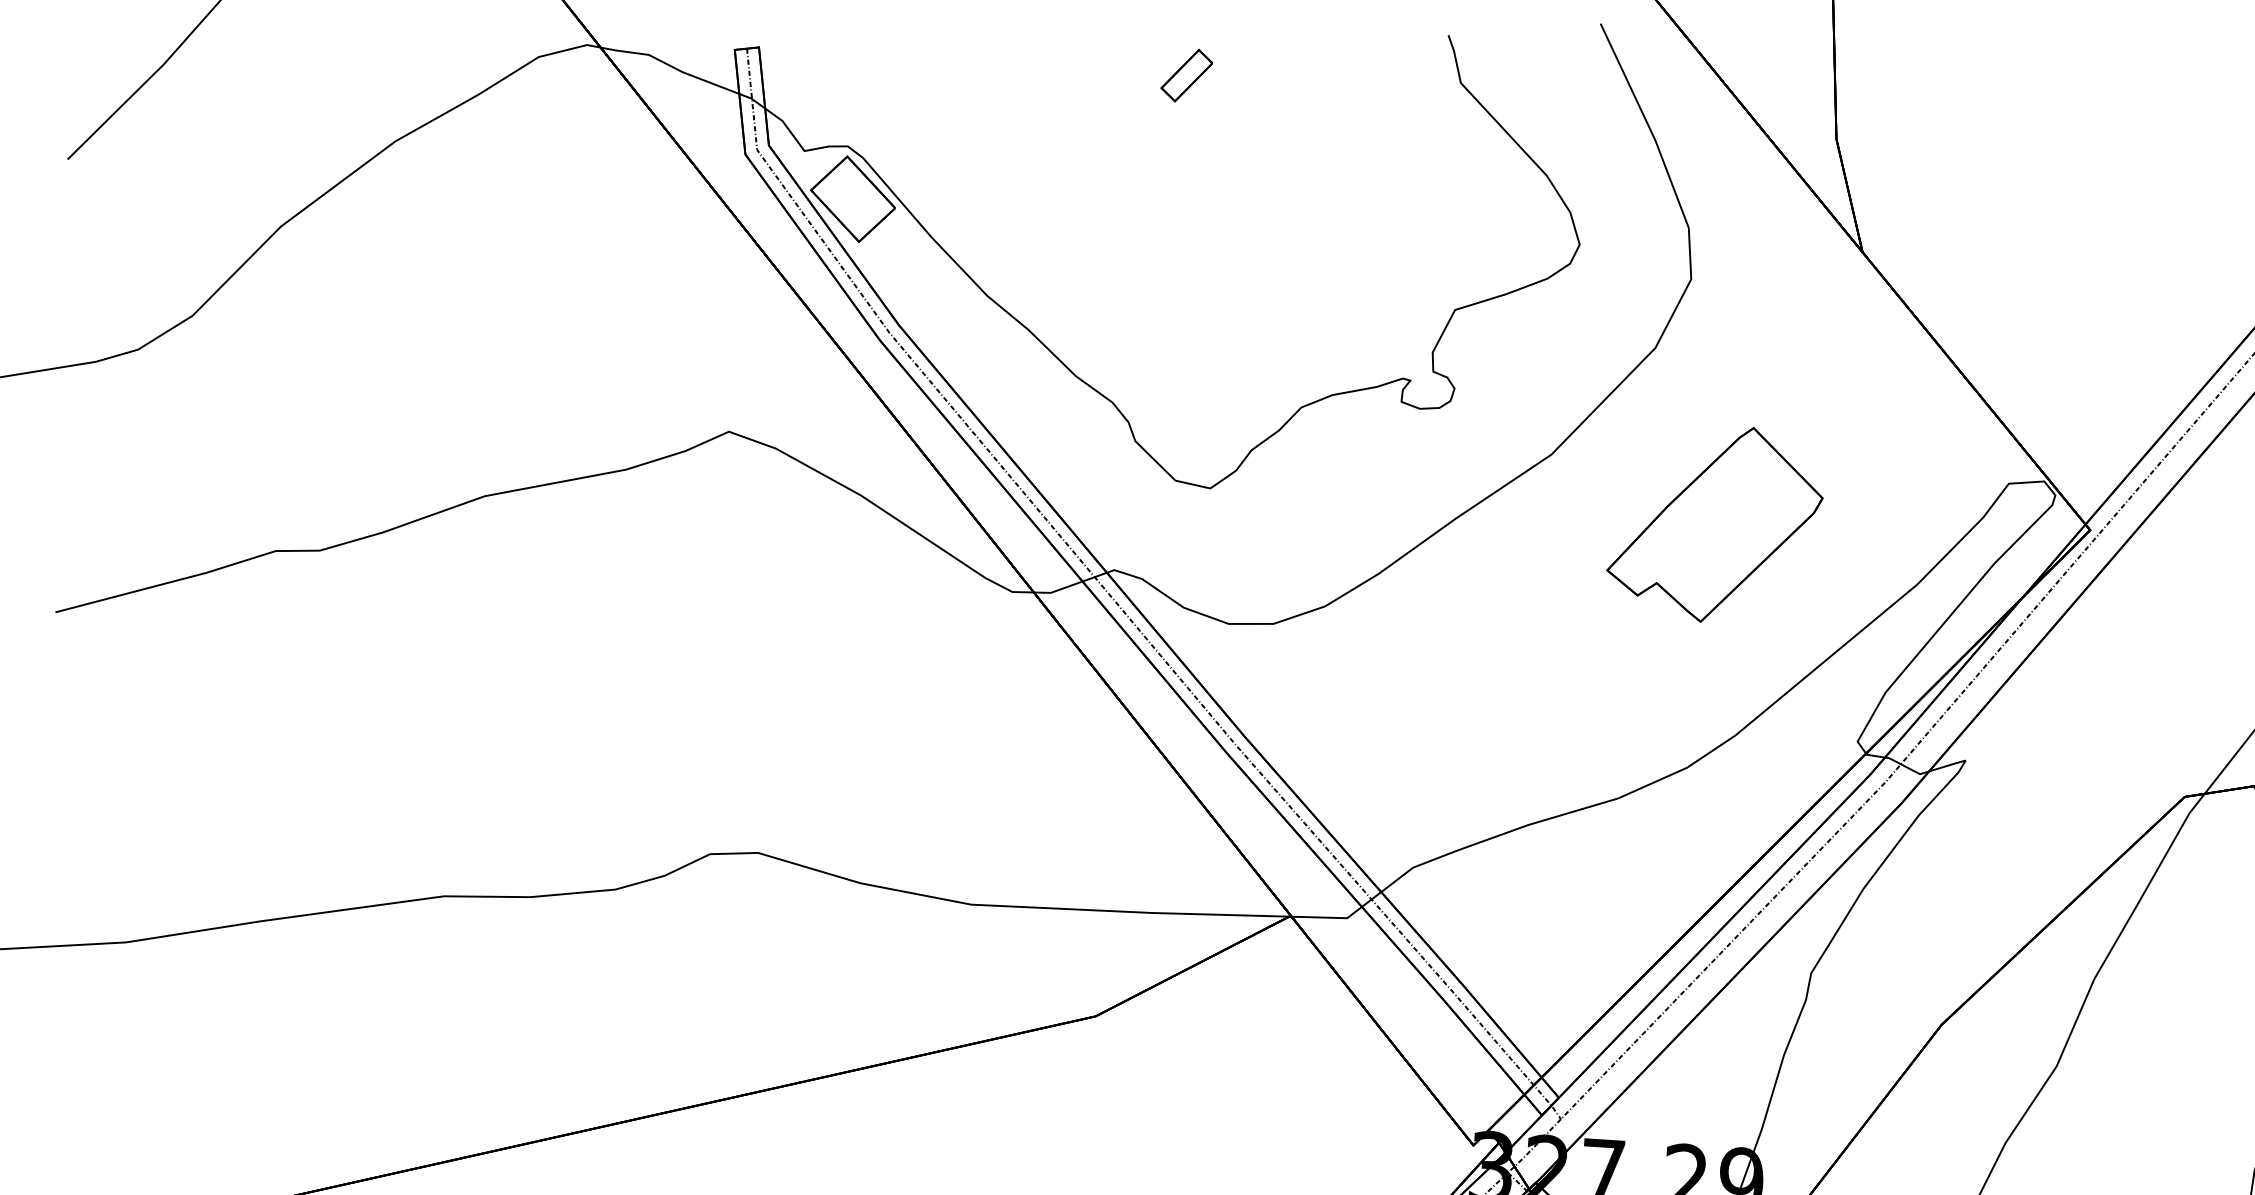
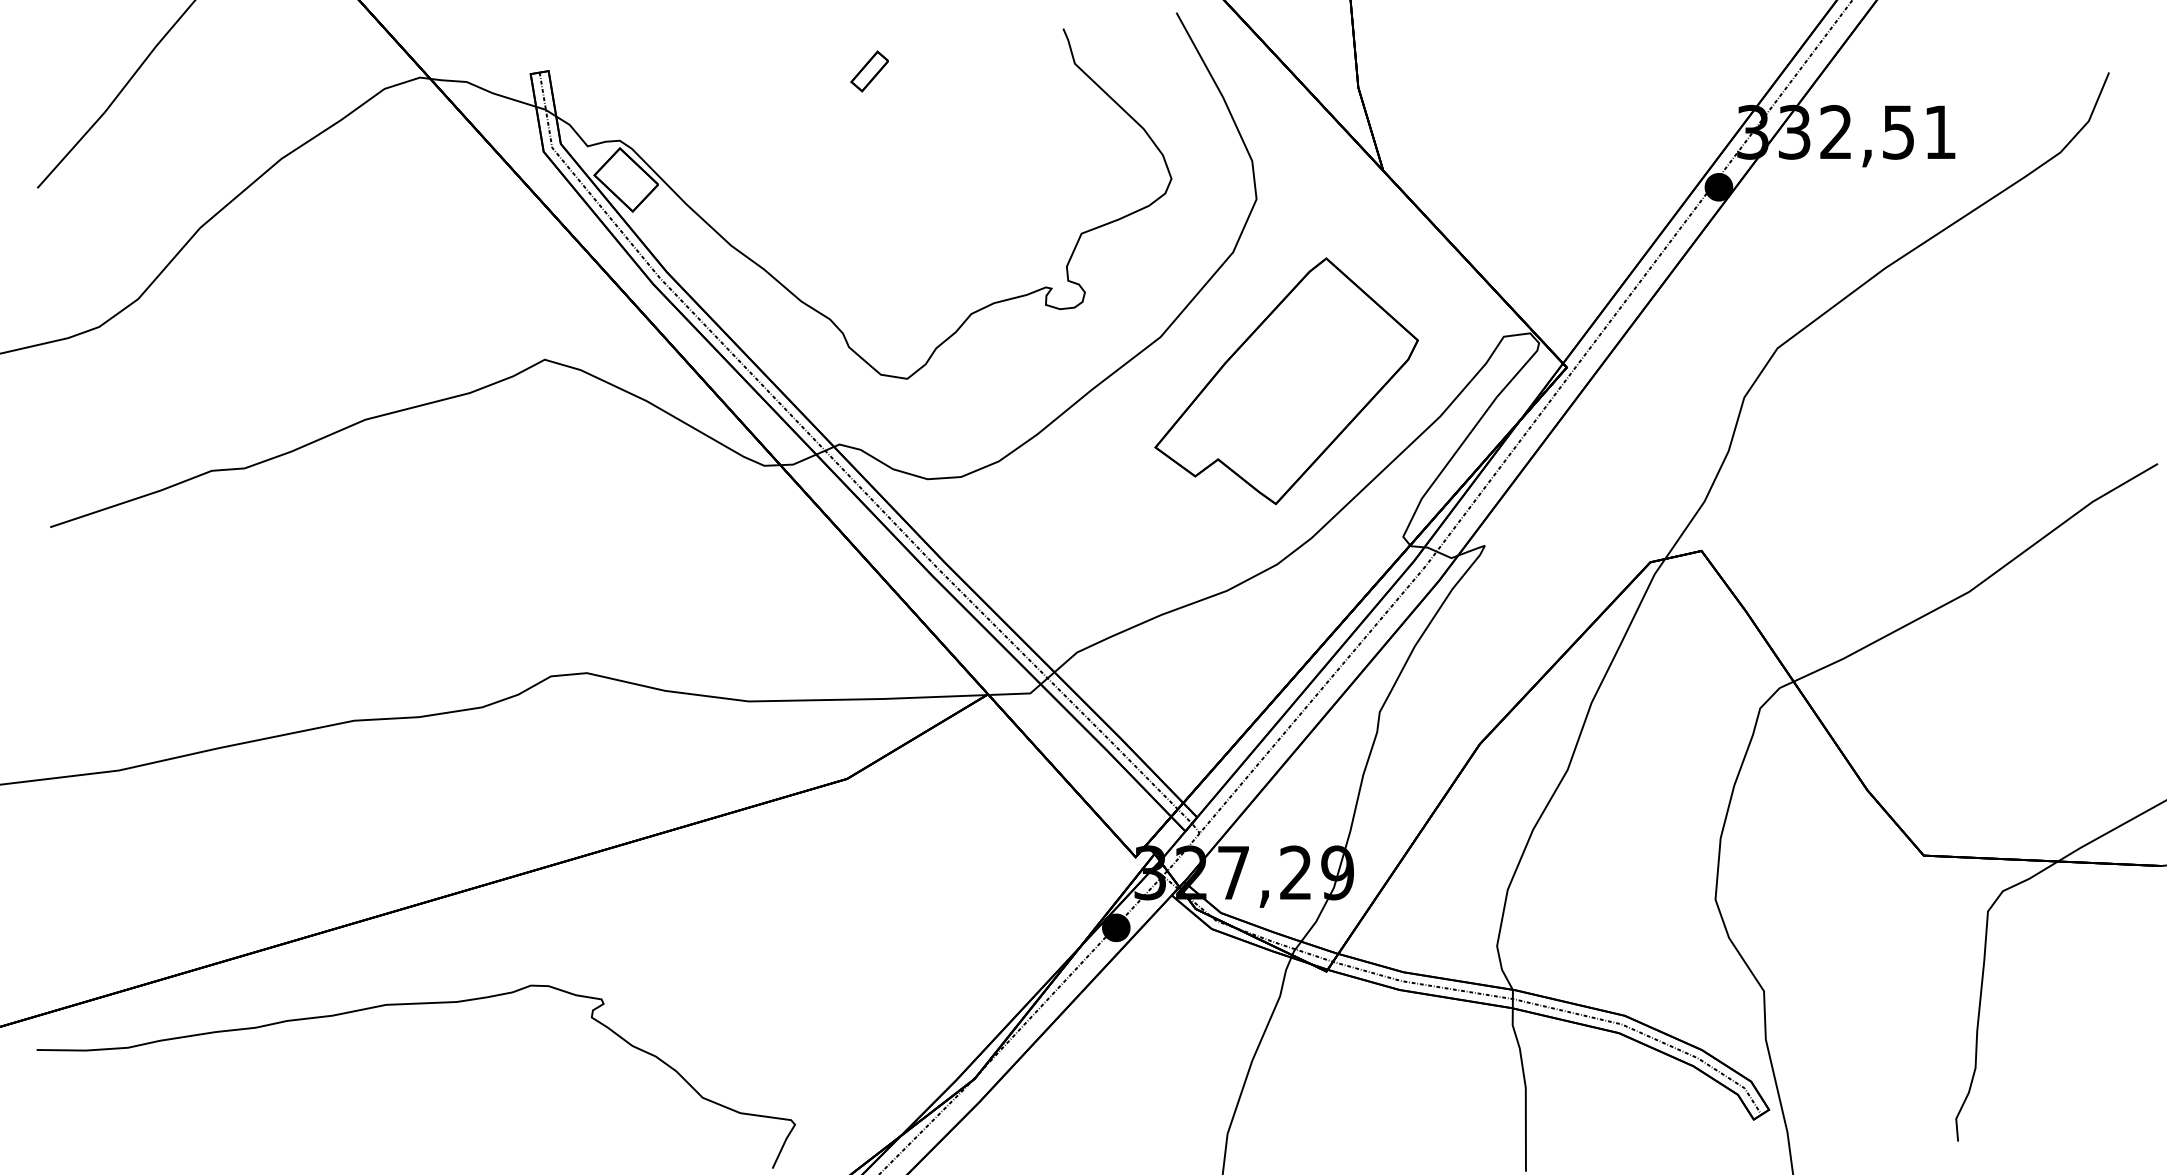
part: (1715, 523) -> (1286, 380), size x1.67

